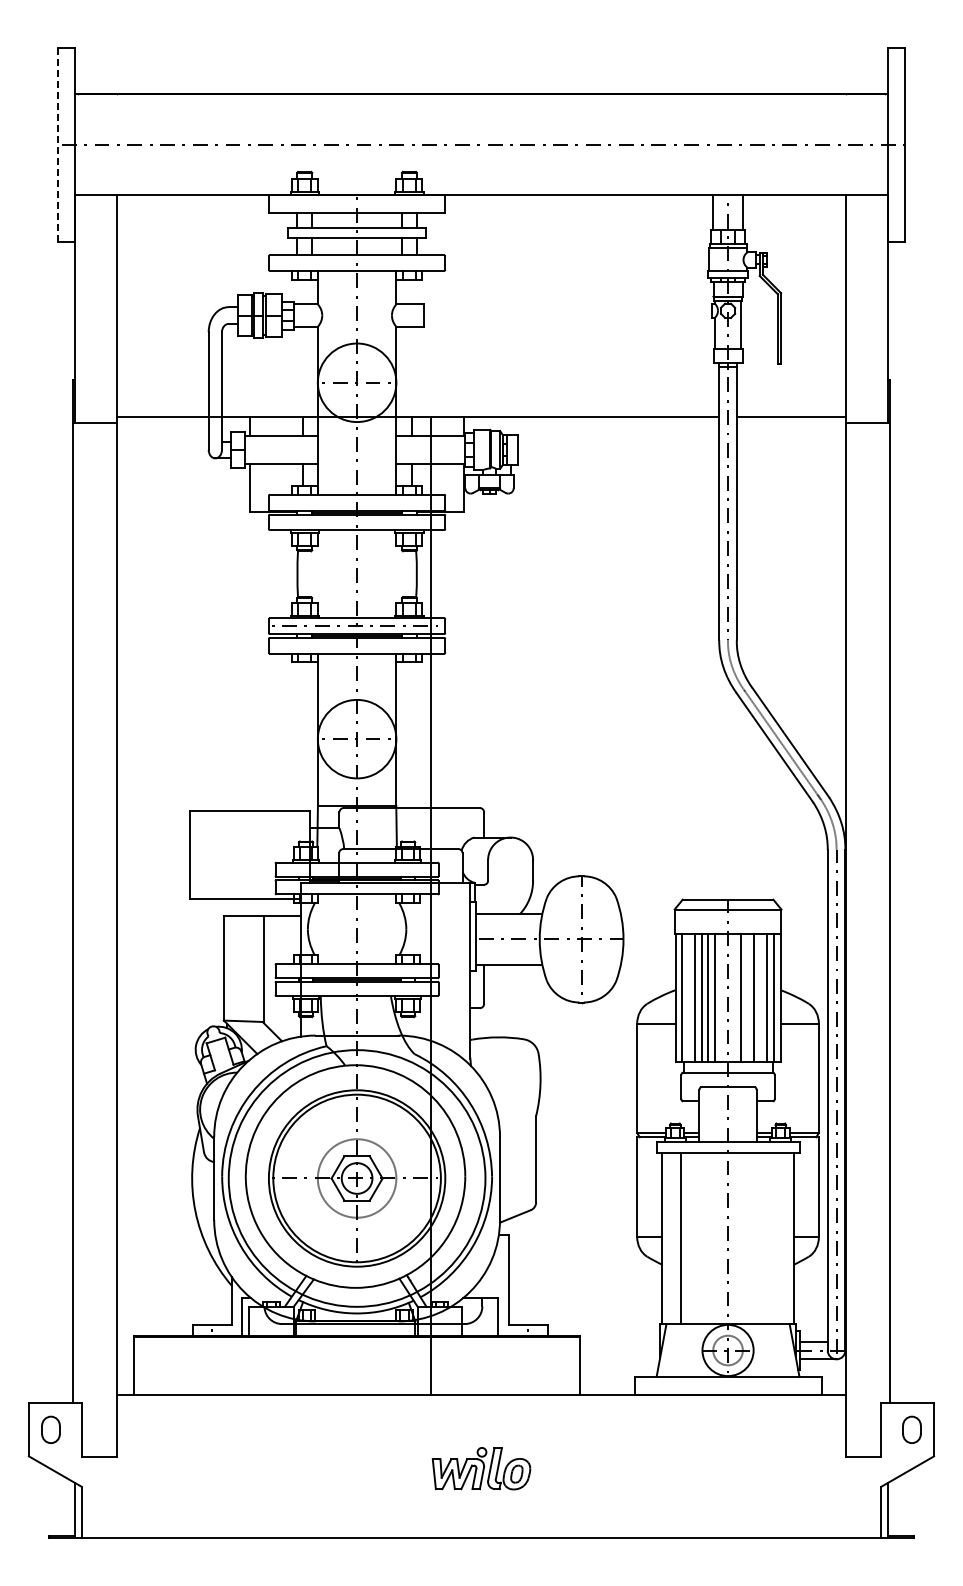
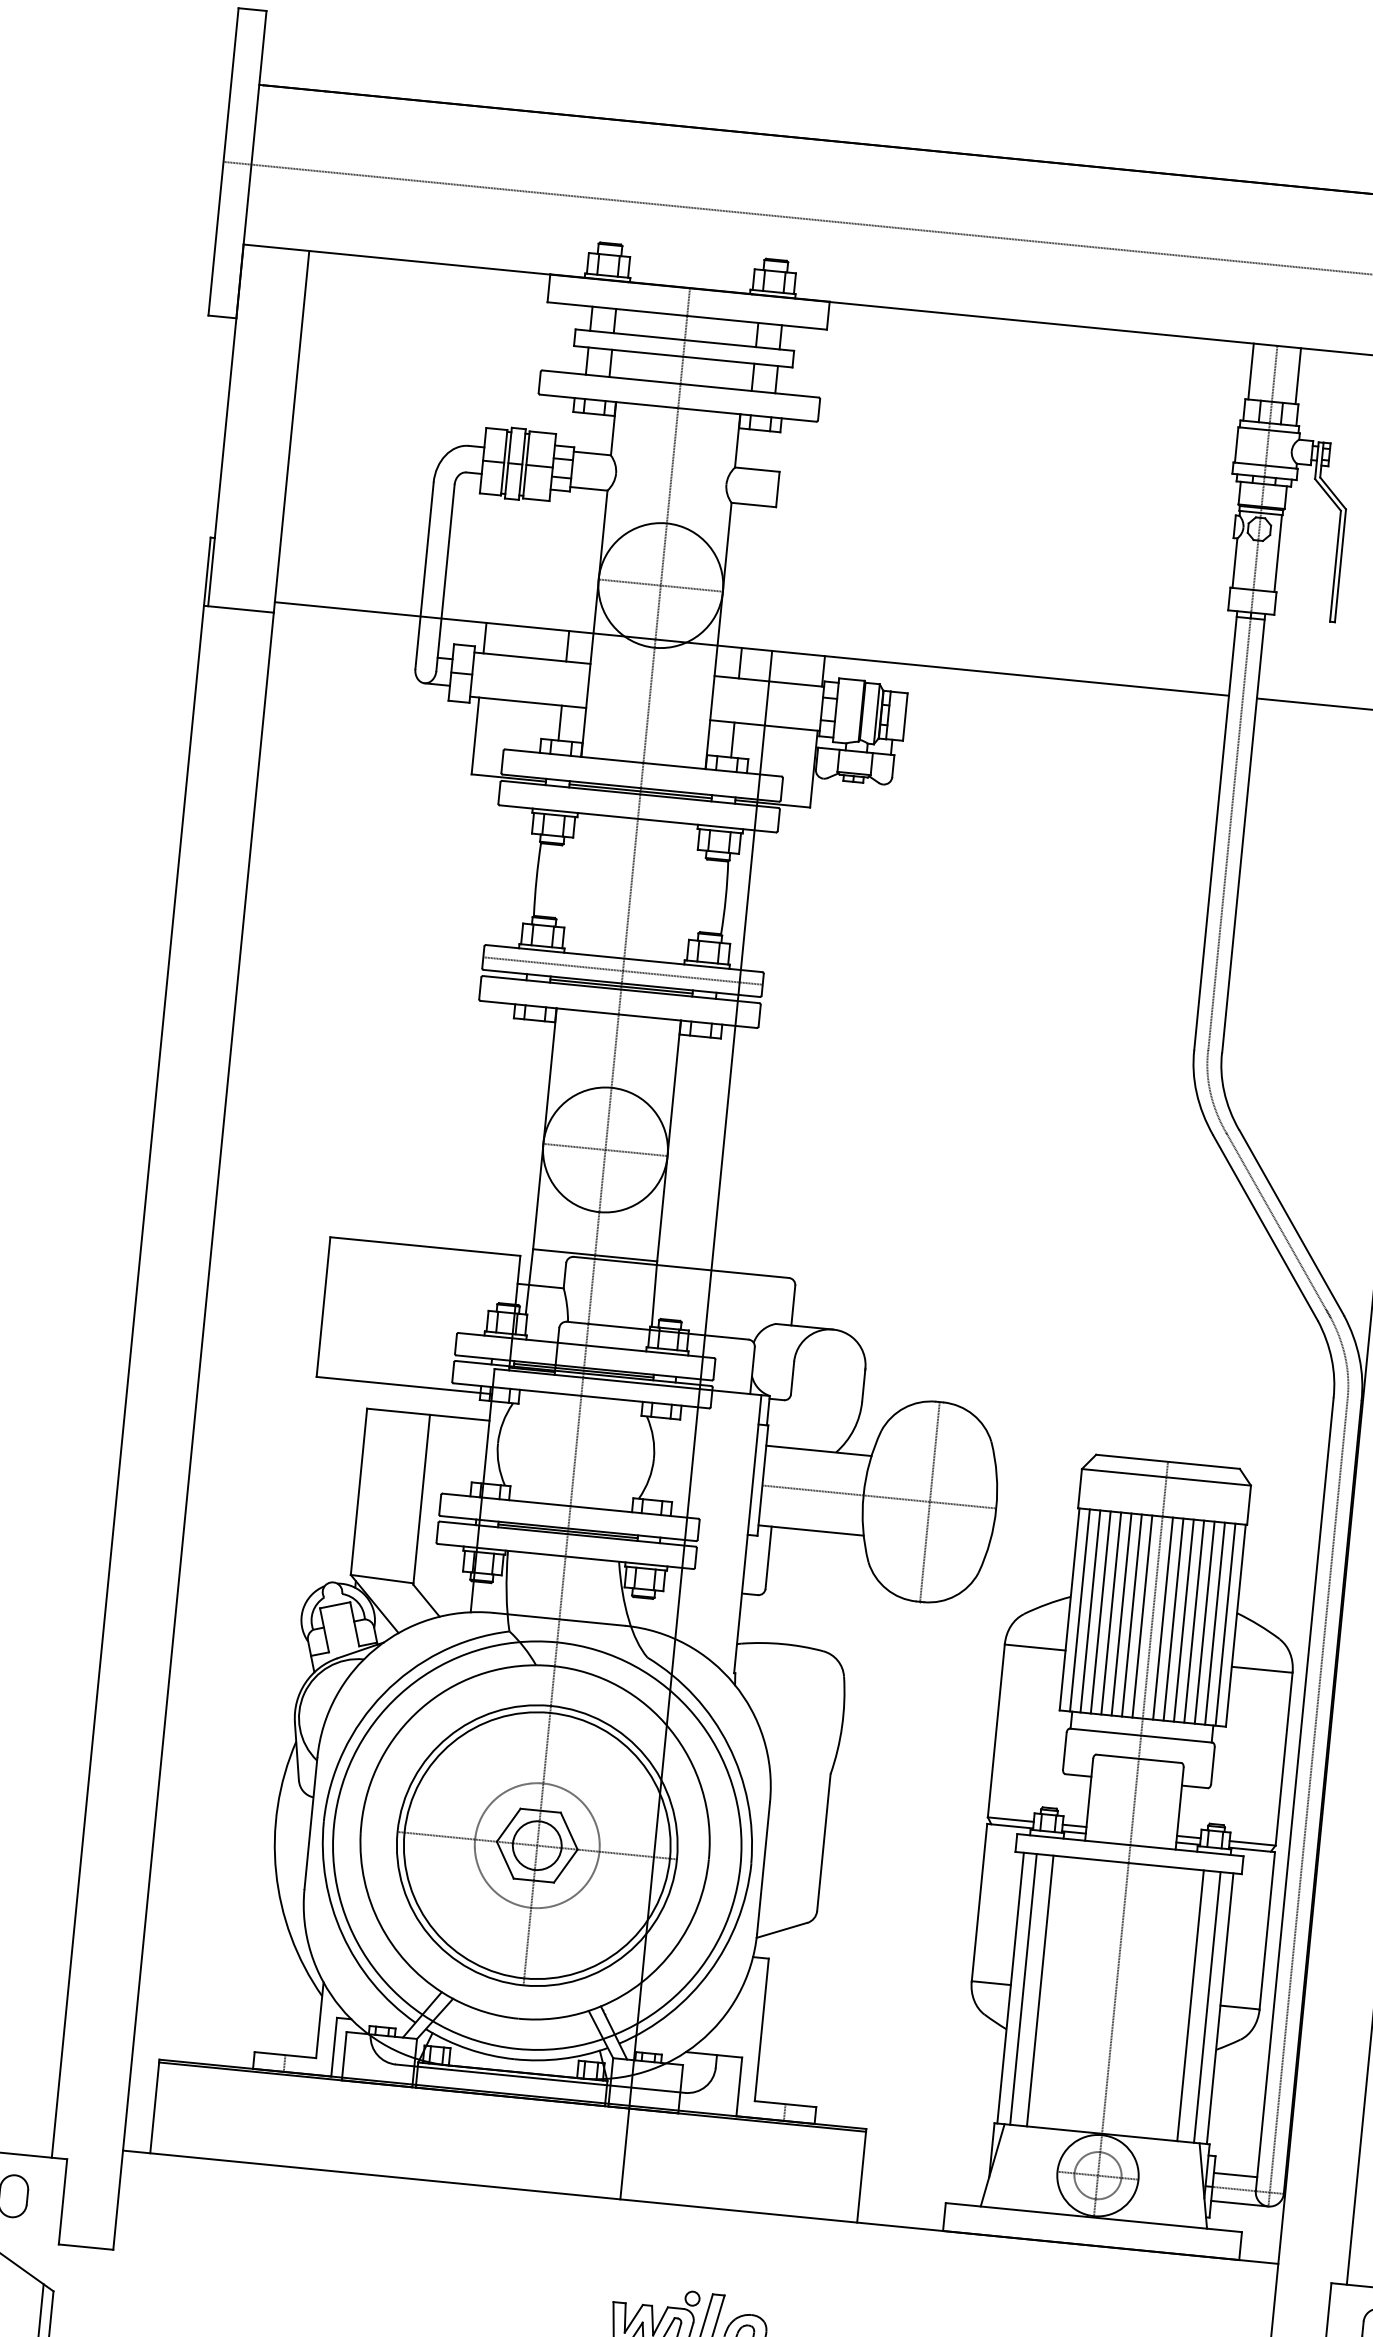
line: (57, 145) -> (223, 163), dashed -> solid
line: (688, 997) -> (1090, 1610), added
line: (721, 997) -> (1142, 1615), added
line: (734, 997) -> (1163, 1617), added
line: (747, 997) -> (1183, 1619), added
line: (760, 997) -> (1204, 1621), added
line: (670, 1238) -> (1024, 1989), added
line: (775, 1238) -> (1190, 2005), added
line: (786, 1238) -> (1207, 2007), added

